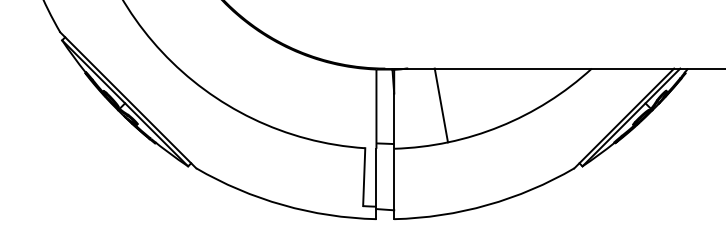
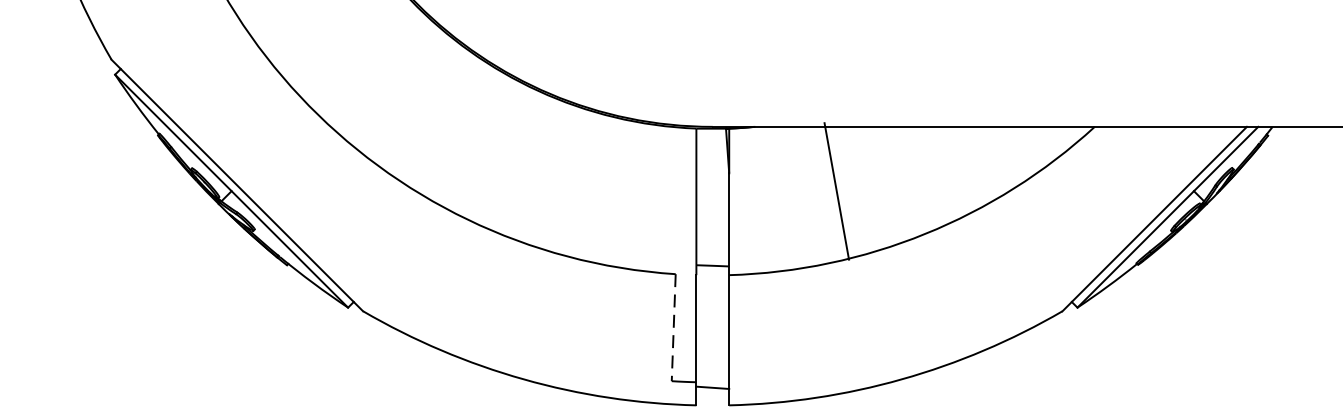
line: (440, 105) -> (835, 191), moved
line: (364, 177) -> (674, 328), solid -> dashed

